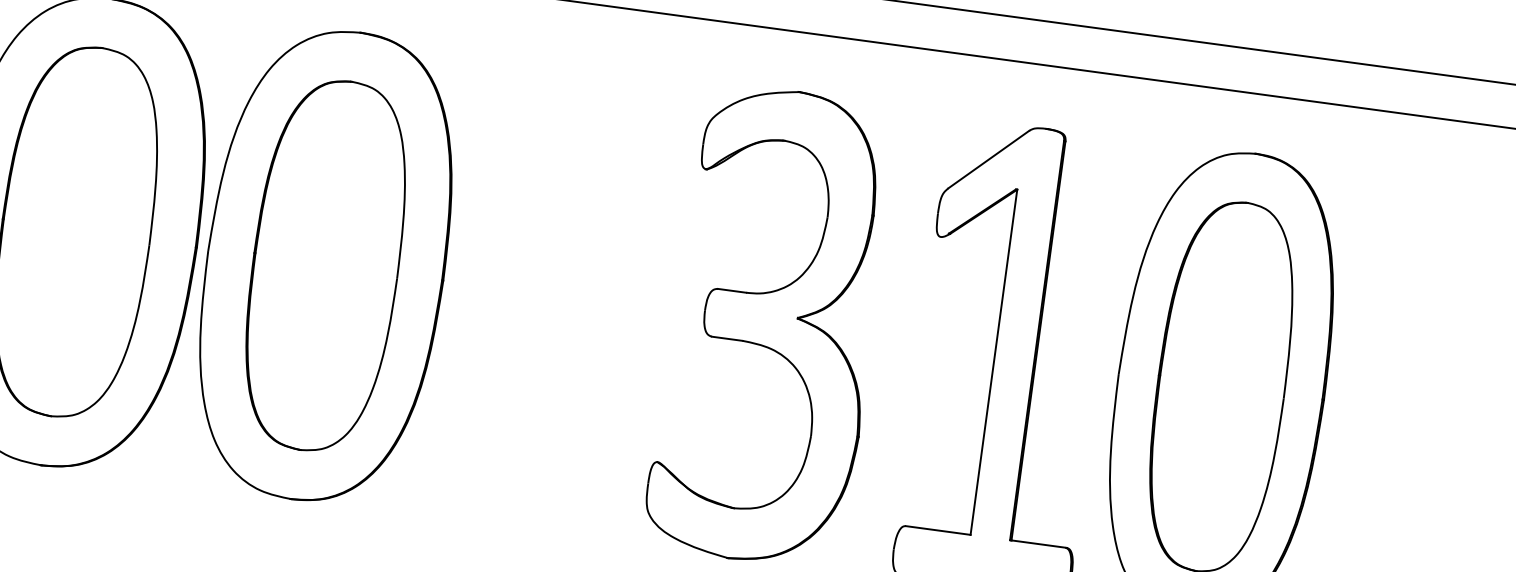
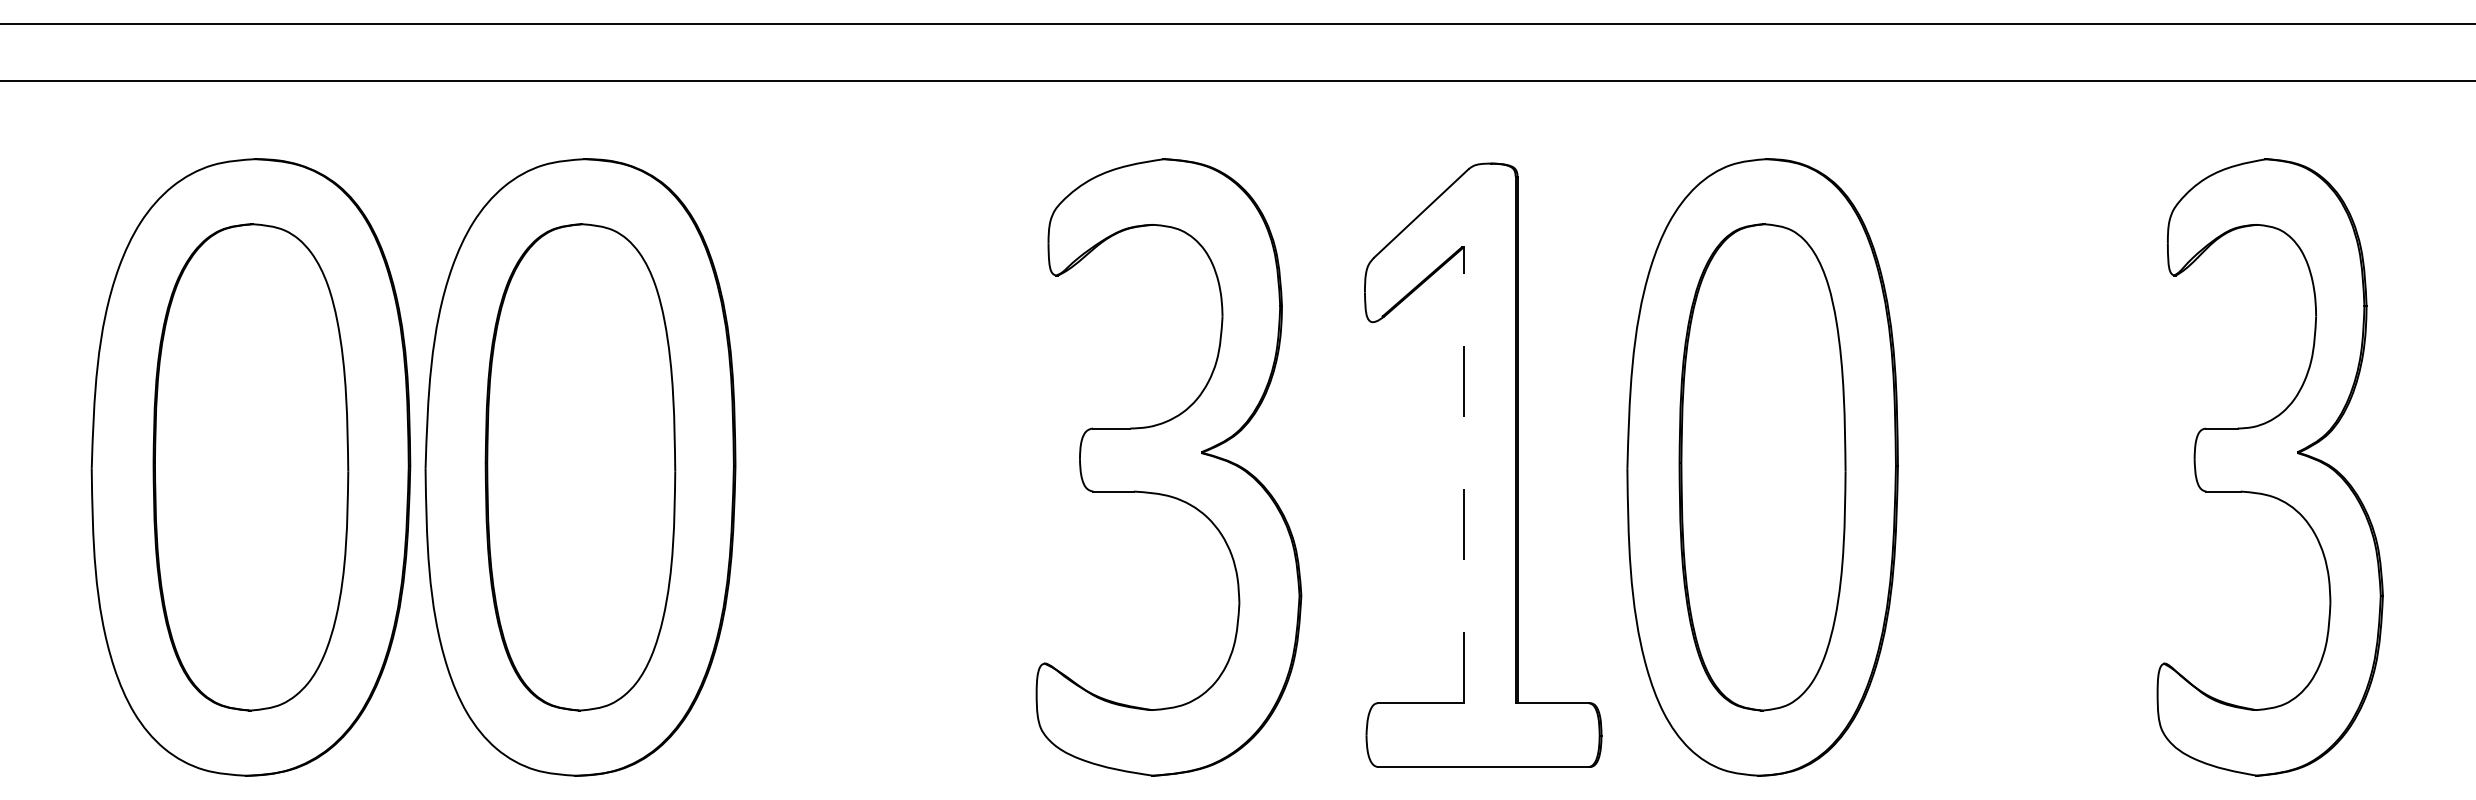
line: (993, 362) -> (1463, 475), solid -> dashed

